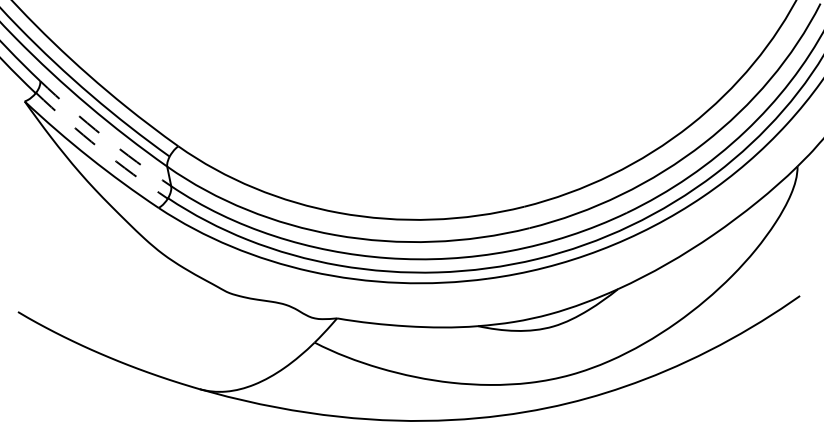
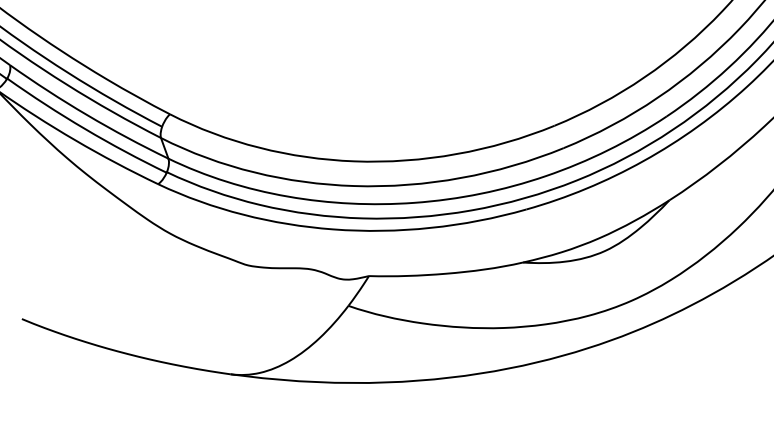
arc: (103, 136) -> (87, 115), dashed -> solid
arc: (99, 148) -> (84, 128), dashed -> solid

